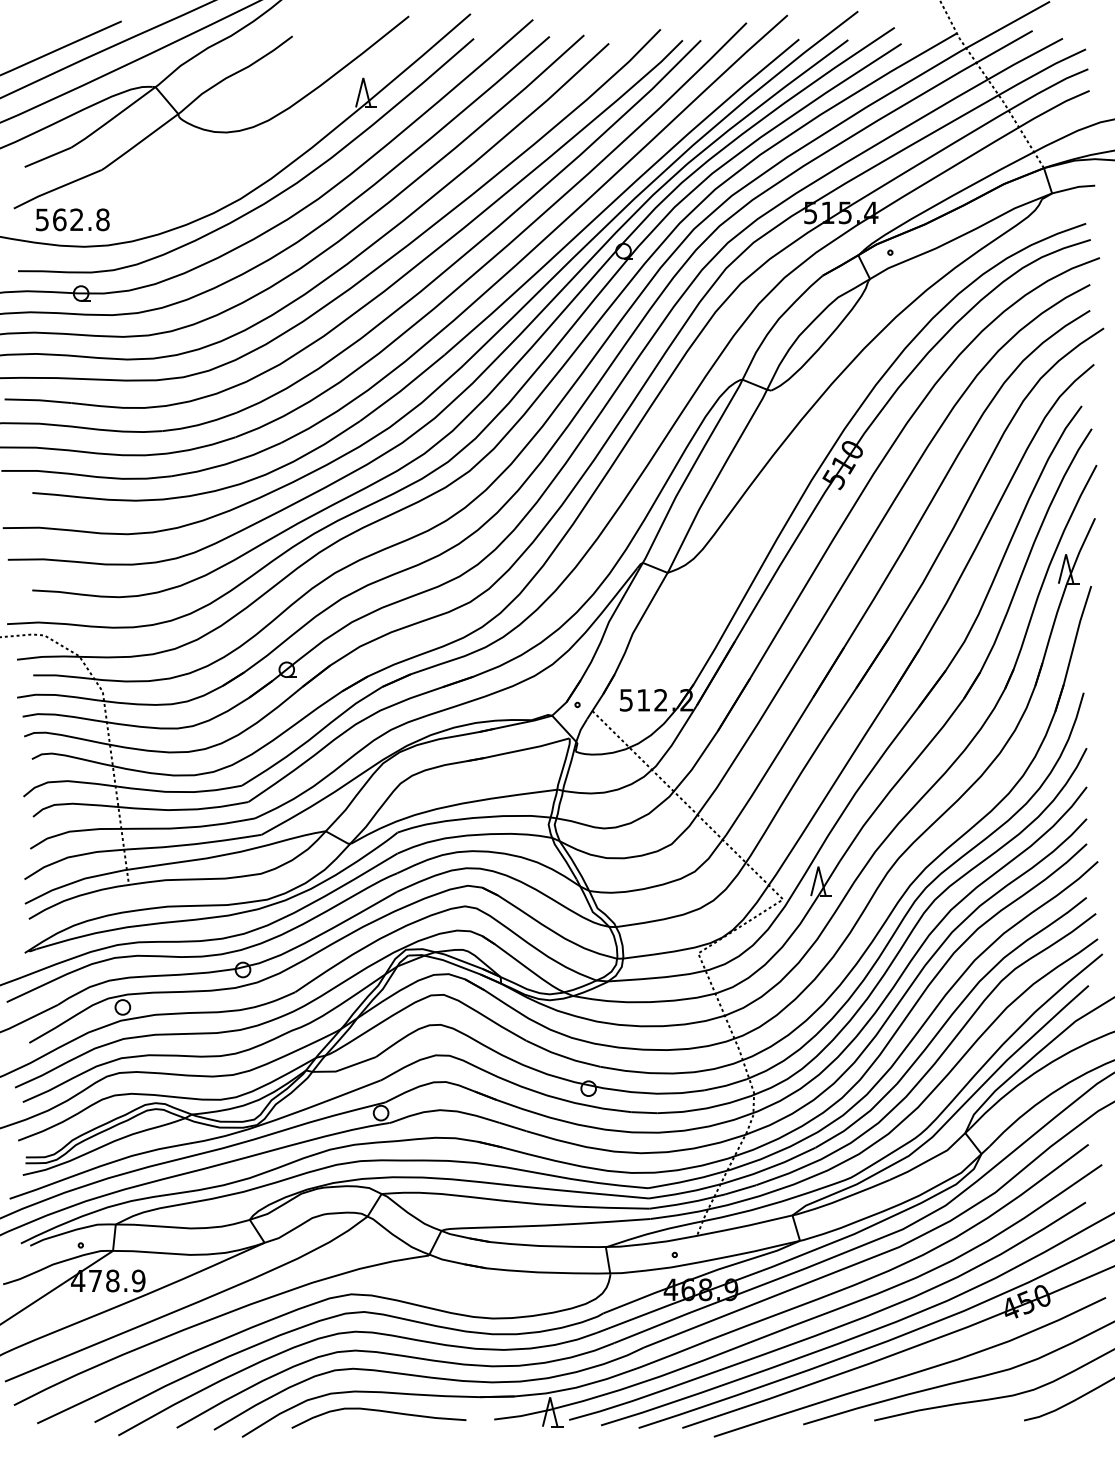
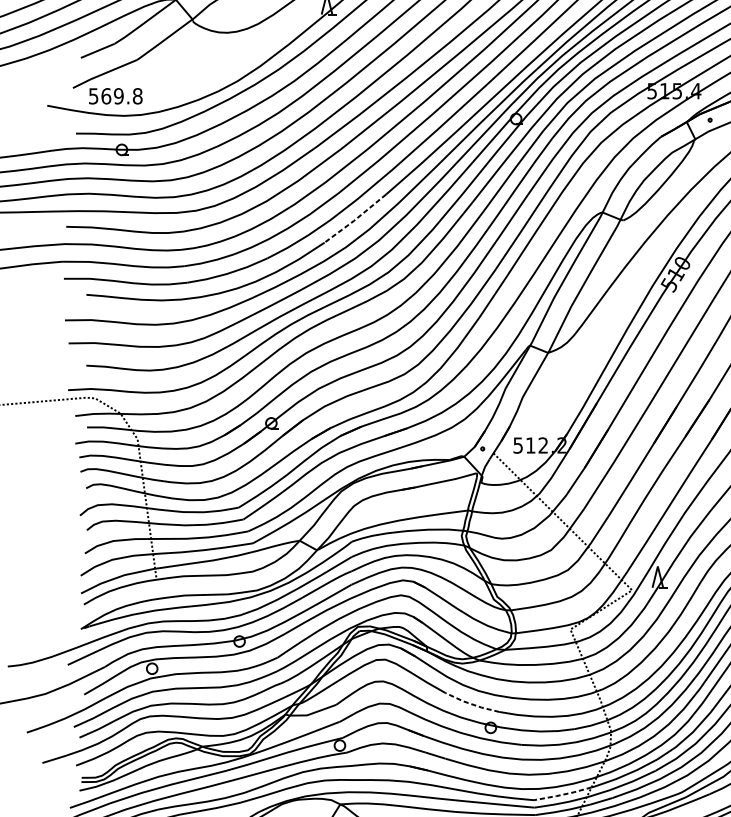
text: (76, 219) -> (118, 96), 562.8 -> 569.8
line: (402, 389) -> (355, 219), solid -> dashed
line: (562, 1056) -> (471, 704), solid -> dashed
line: (687, 1180) -> (562, 794), solid -> dashed

